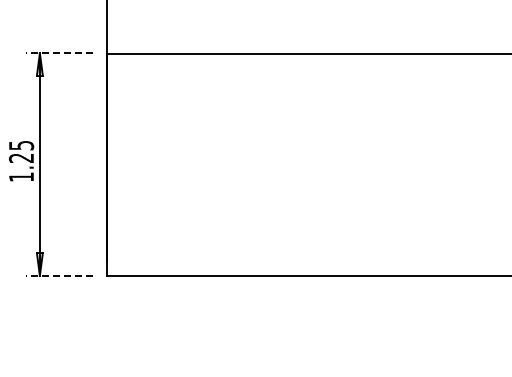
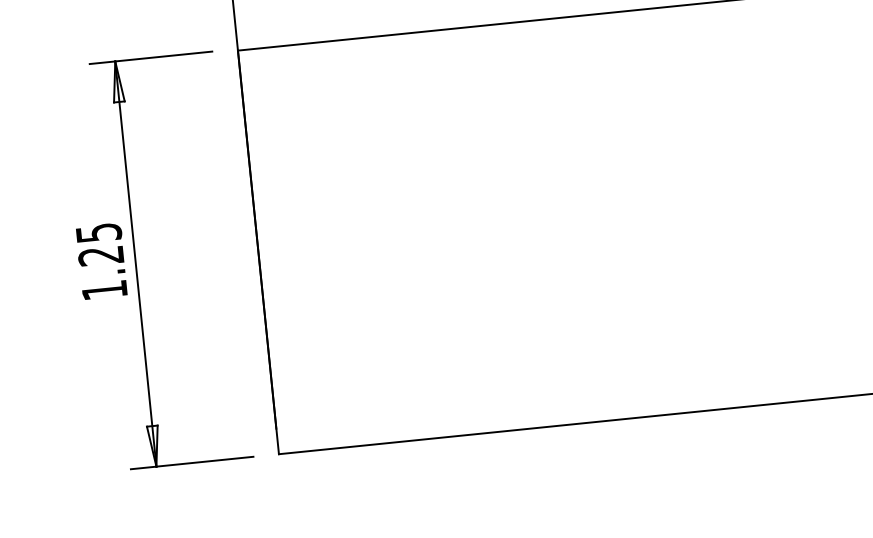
line: (59, 53) -> (151, 57), dashed -> solid
line: (59, 275) -> (192, 462), dashed -> solid

